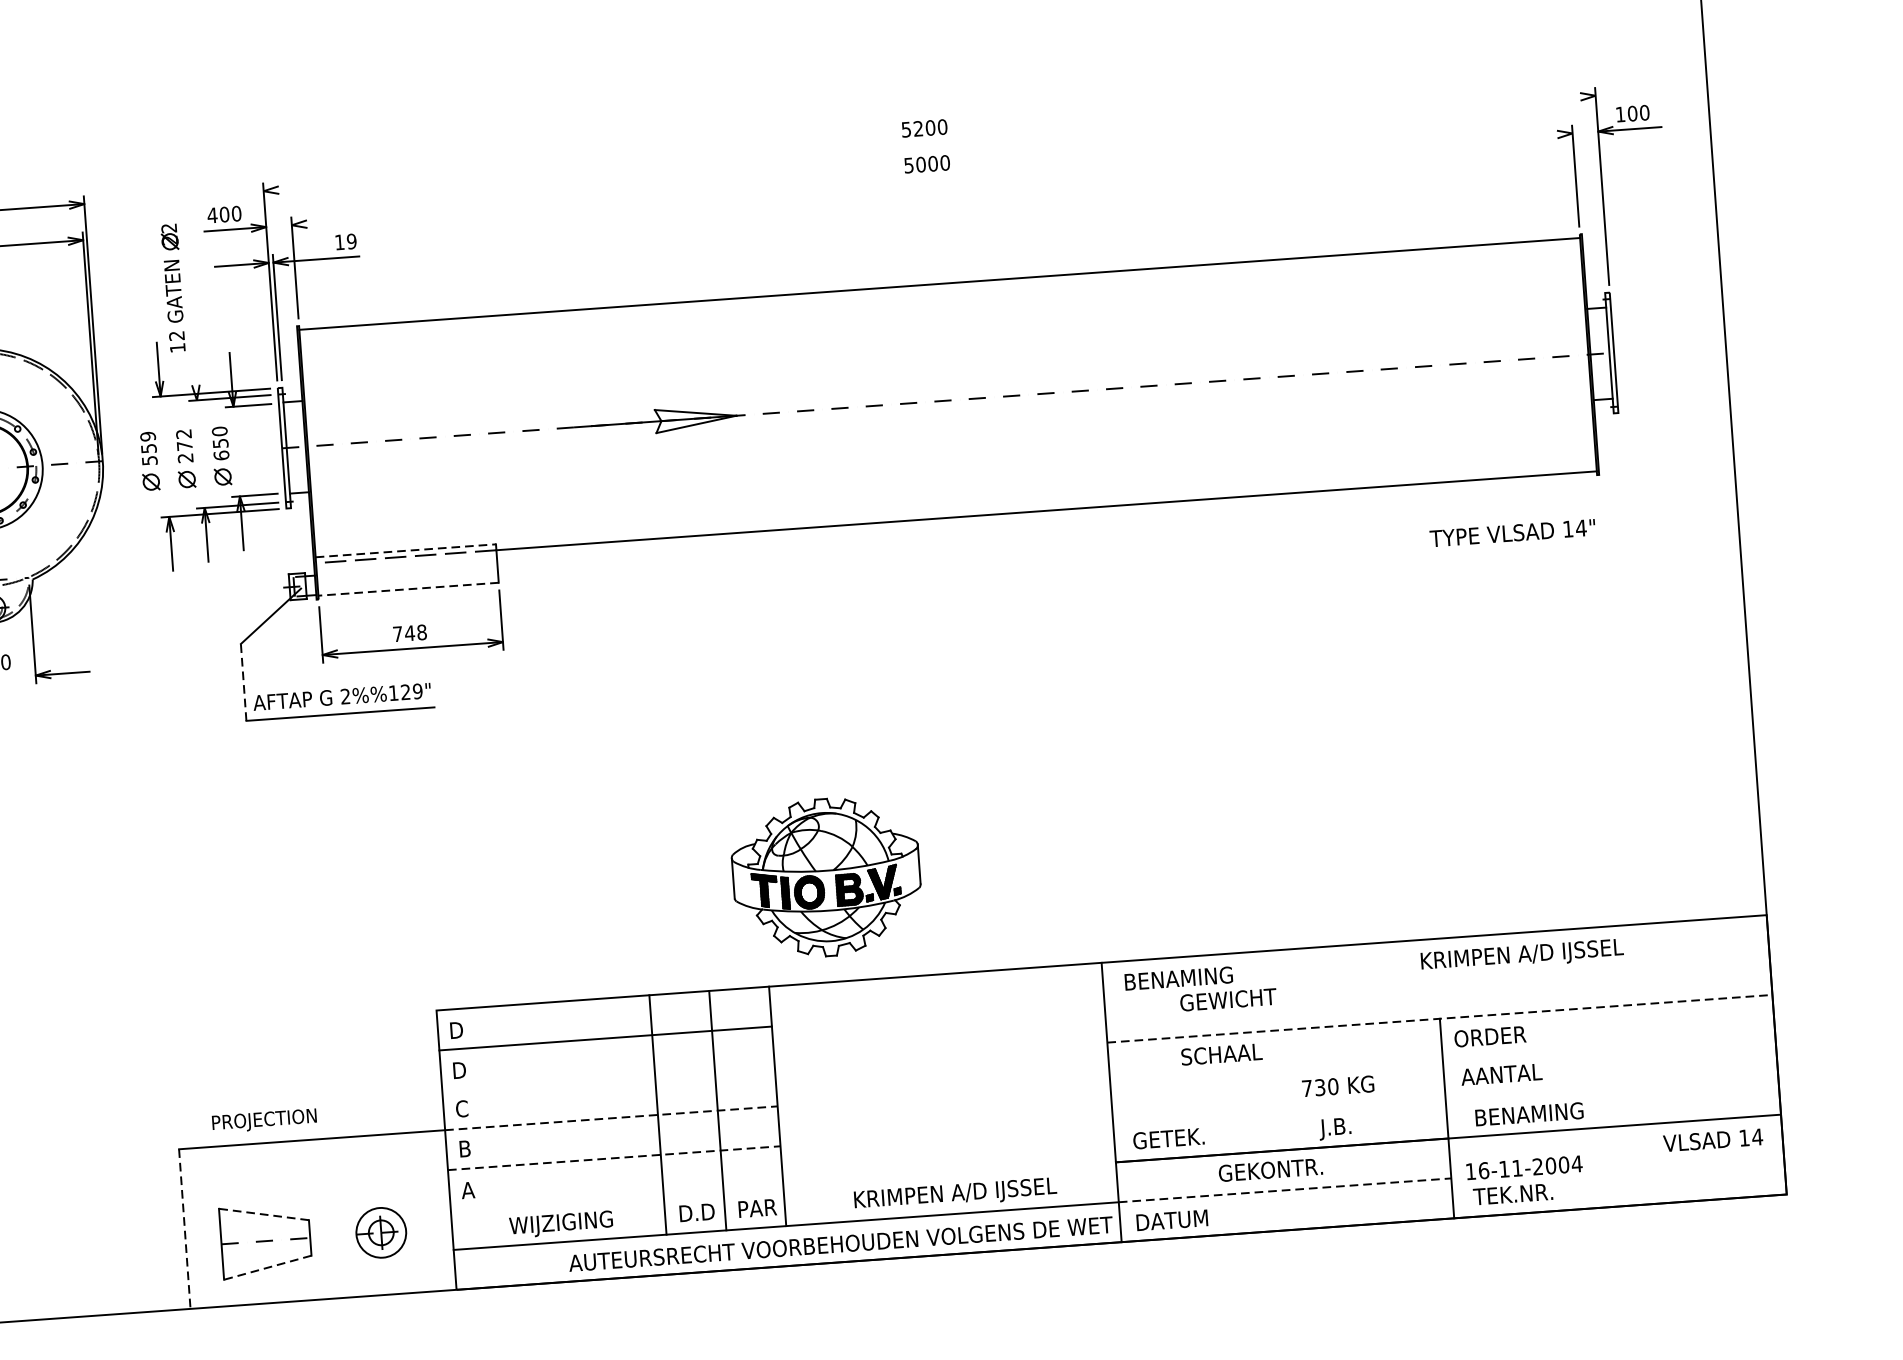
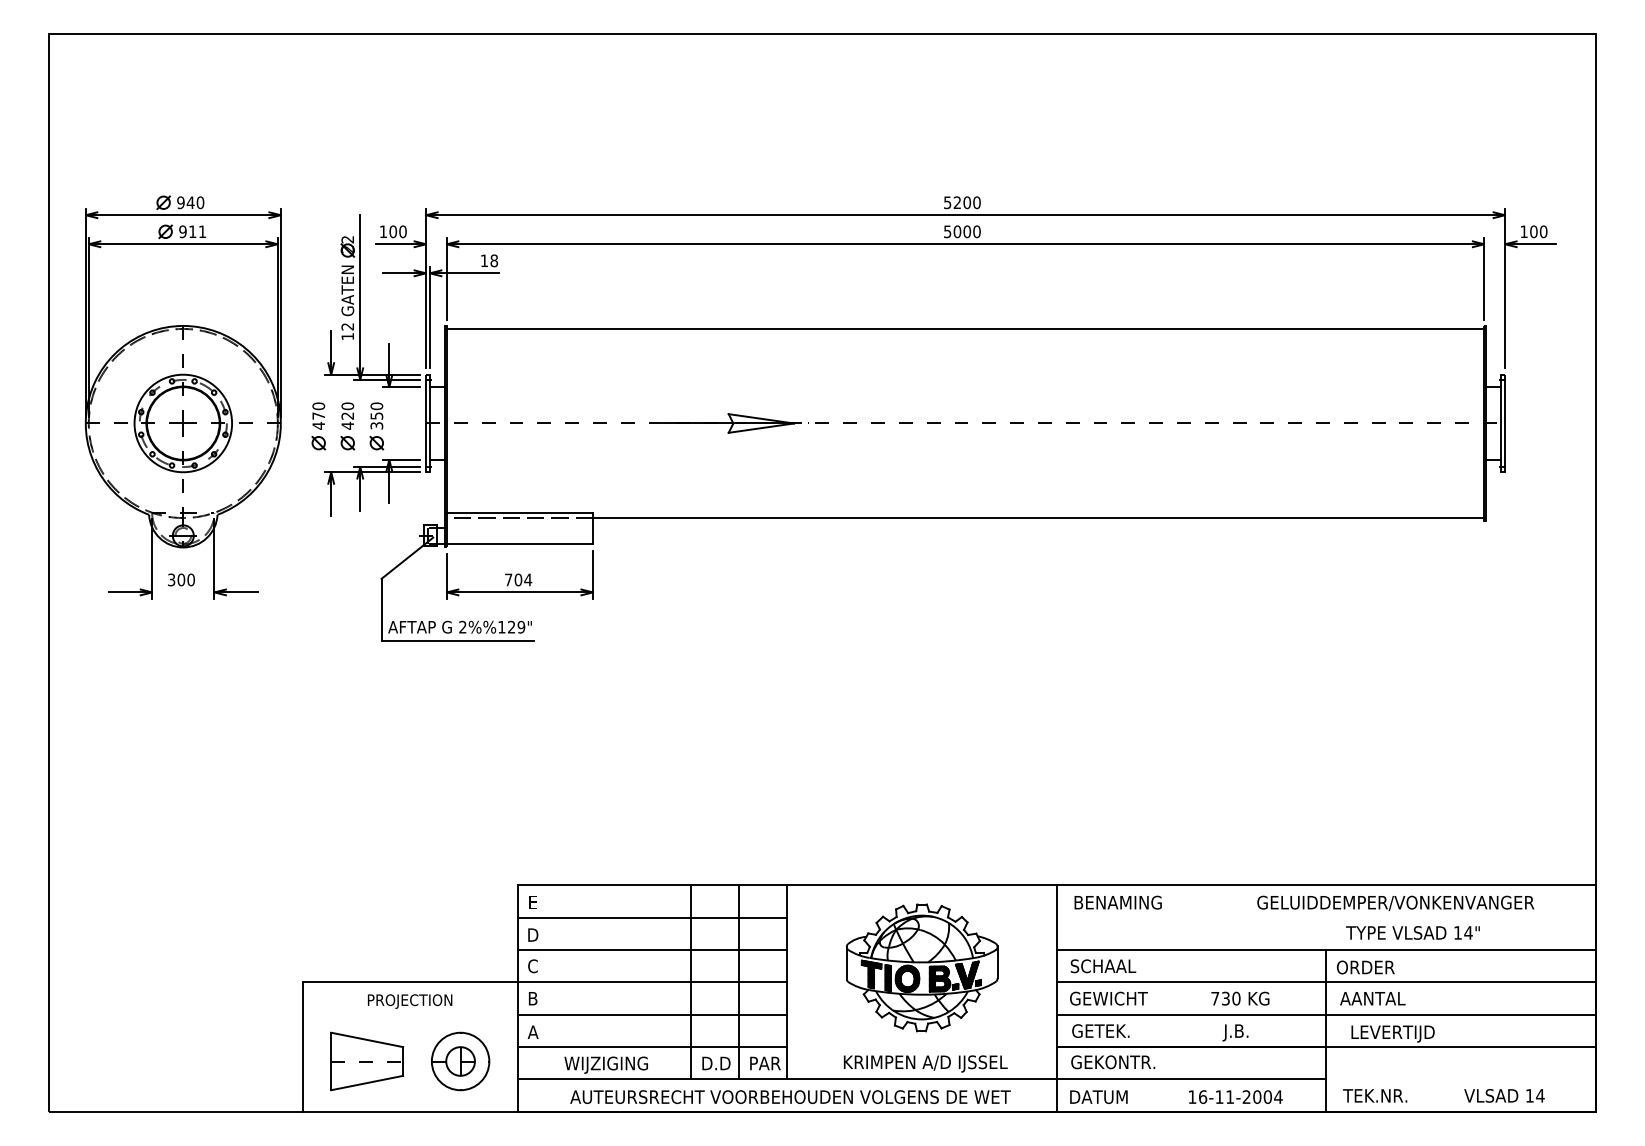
line: (929, 143) -> (965, 215), added
line: (932, 179) -> (965, 244), added
text: (212, 215) -> (383, 231), 400 -> 100
text: (352, 241) -> (494, 260), 19 -> 18
line: (189, 297) -> (360, 296), added
text: (184, 445) -> (347, 415), 272 -> 420
text: (148, 447) -> (318, 415), 559 -> 470
text: (221, 455) -> (376, 425), 650 -> 350
text: (1512, 532) -> (1412, 932), moved
line: (406, 551) -> (520, 513), dashed -> solid
line: (408, 589) -> (519, 544), dashed -> solid
text: (416, 632) -> (523, 579), 748 -> 704
line: (243, 681) -> (381, 609), dashed -> solid
part: (827, 877) -> (922, 967), moved
text: (1521, 956) -> (1395, 904), KRIMPEN A/D IJSSEL -> GELUIDDEMPER/VONKENVANGER
text: (1227, 999) -> (1108, 998), moved
line: (1440, 1019) -> (1326, 950), dashed -> solid
text: (457, 1030) -> (533, 902), D -> E
text: (1221, 1054) -> (1103, 966), moved
line: (1441, 1058) -> (1325, 982), added
line: (608, 1078) -> (652, 950), added
line: (1444, 1098) -> (1325, 1014), added
text: (1529, 1115) -> (1392, 1033), BENAMING -> LEVERTIJD
line: (611, 1118) -> (652, 982), dashed -> solid
text: (265, 1120) -> (410, 1001), moved
text: (1713, 1139) -> (1504, 1095), moved
line: (613, 1157) -> (652, 1014), dashed -> solid
text: (1524, 1167) -> (1235, 1096), moved
text: (1271, 1170) -> (1113, 1062), moved
line: (1284, 1190) -> (1191, 1079), dashed -> solid
line: (616, 1198) -> (652, 1047), added
line: (264, 1213) -> (367, 1039), dashed -> solid
line: (184, 1229) -> (302, 1047), dashed -> solid
part: (381, 1232) -> (460, 1061), size x1.43
text: (840, 1243) -> (790, 1096), moved
line: (268, 1268) -> (367, 1083), dashed -> solid

